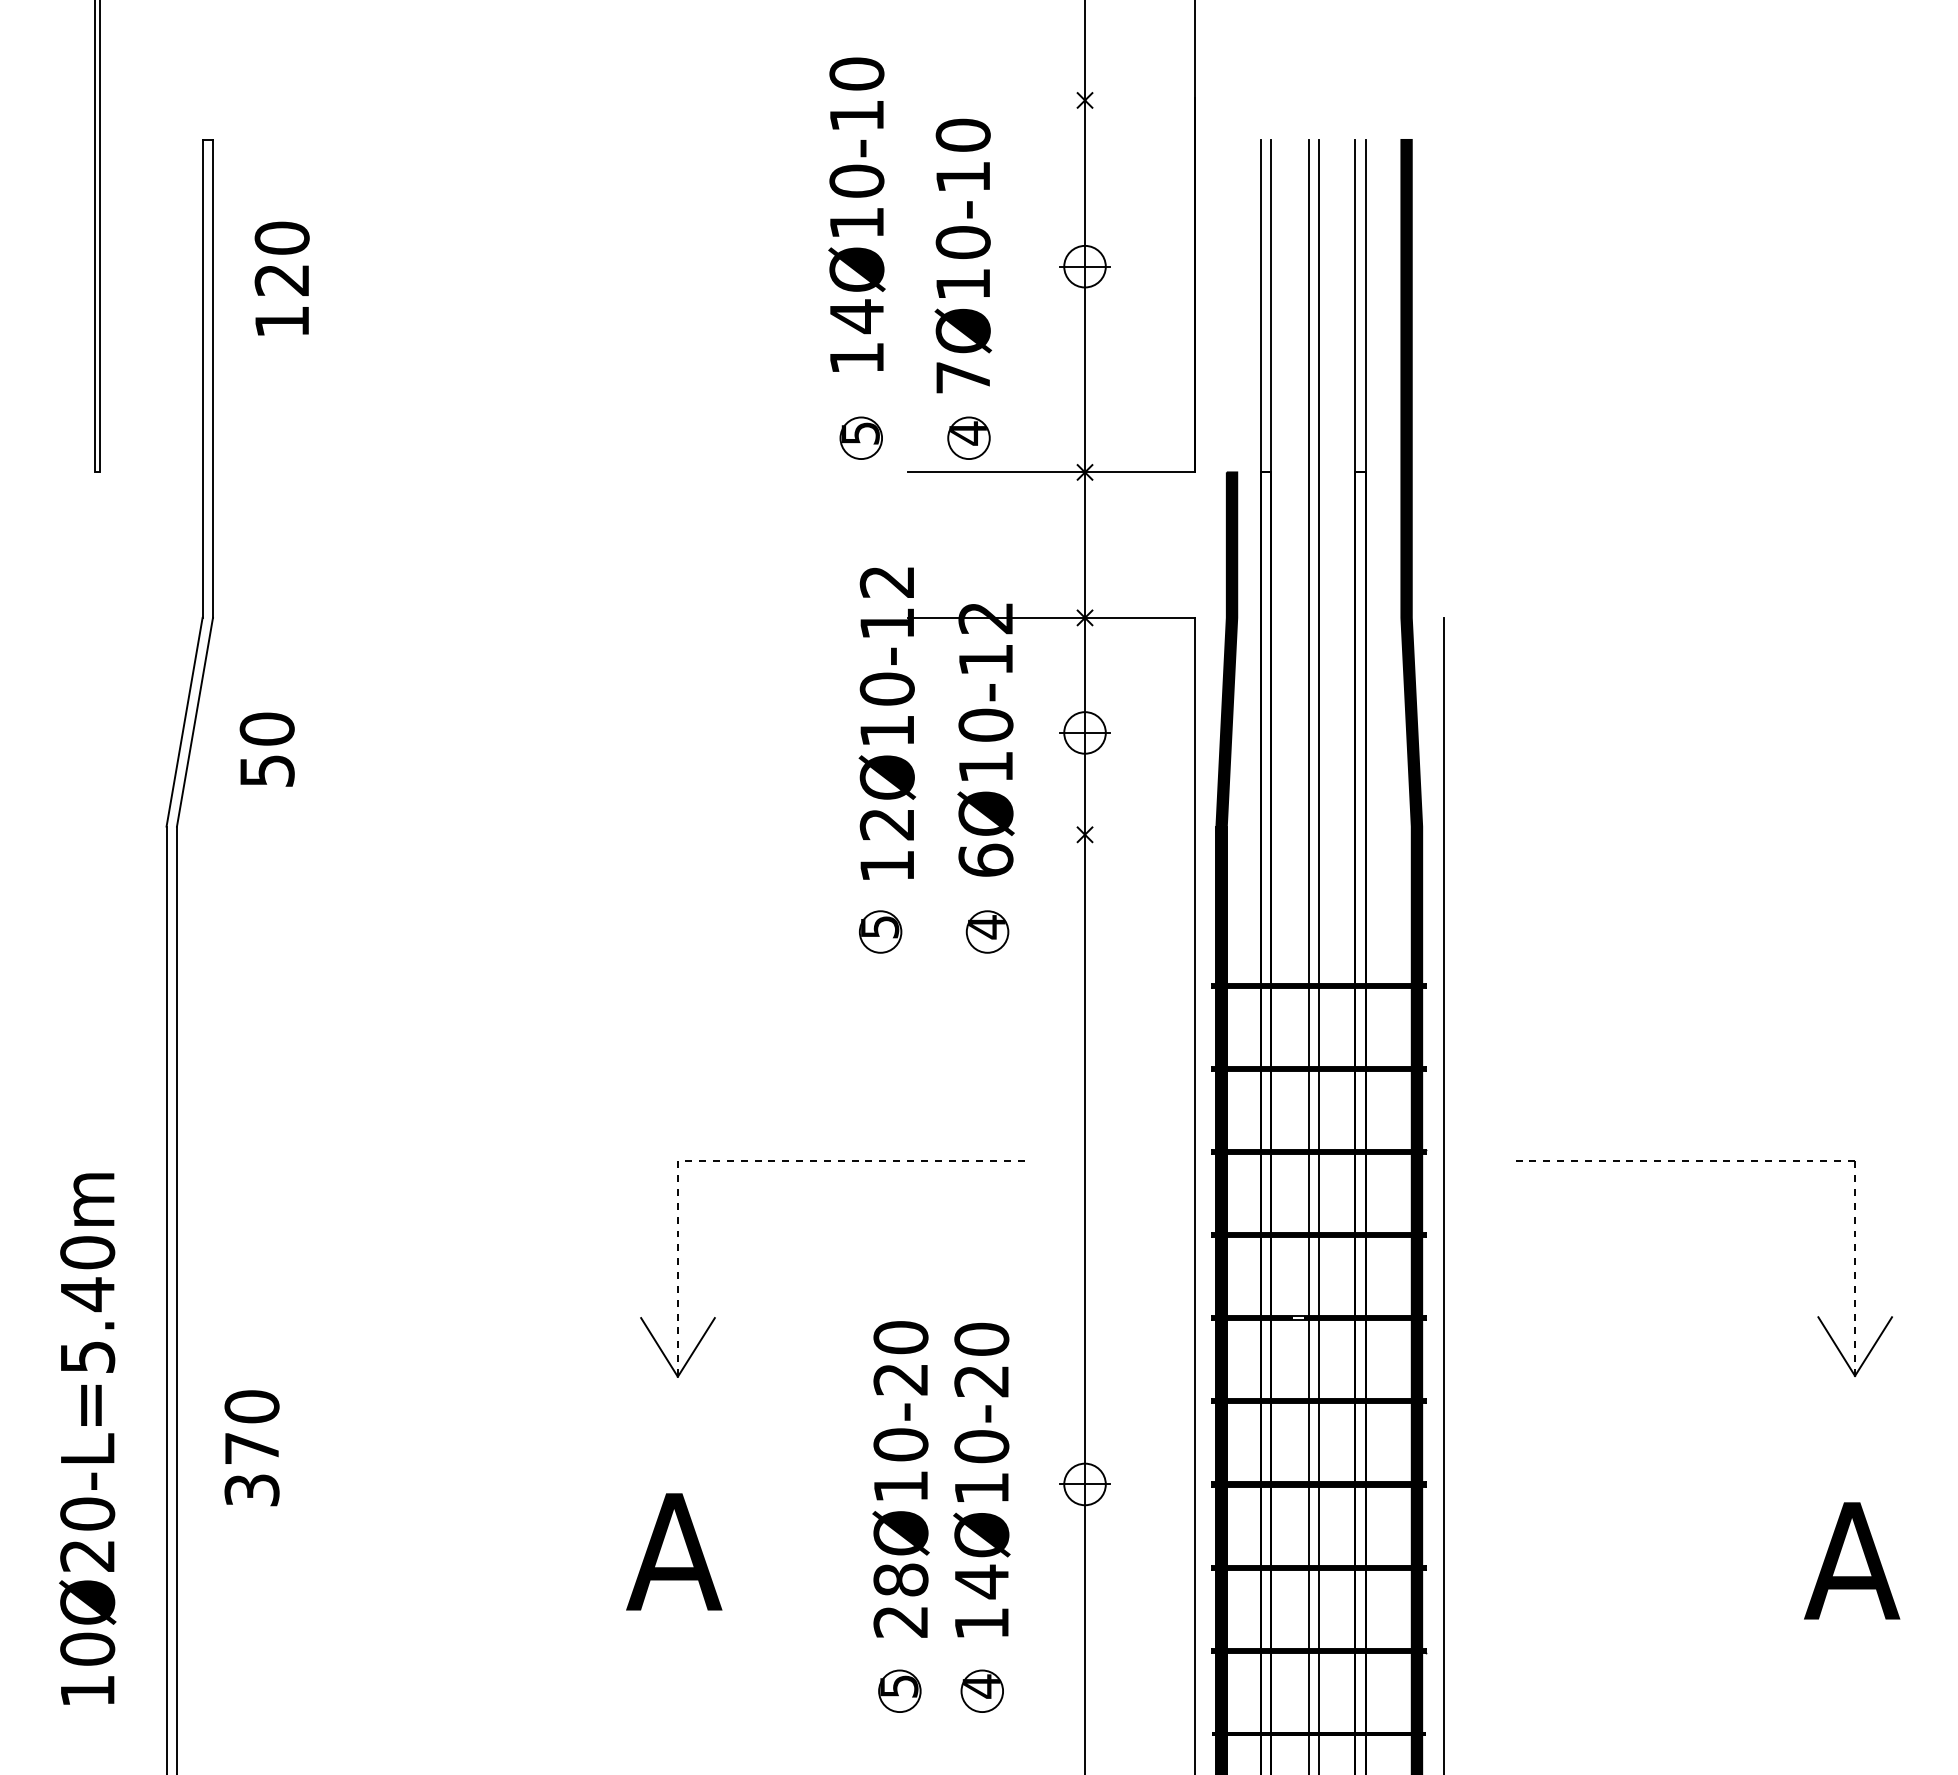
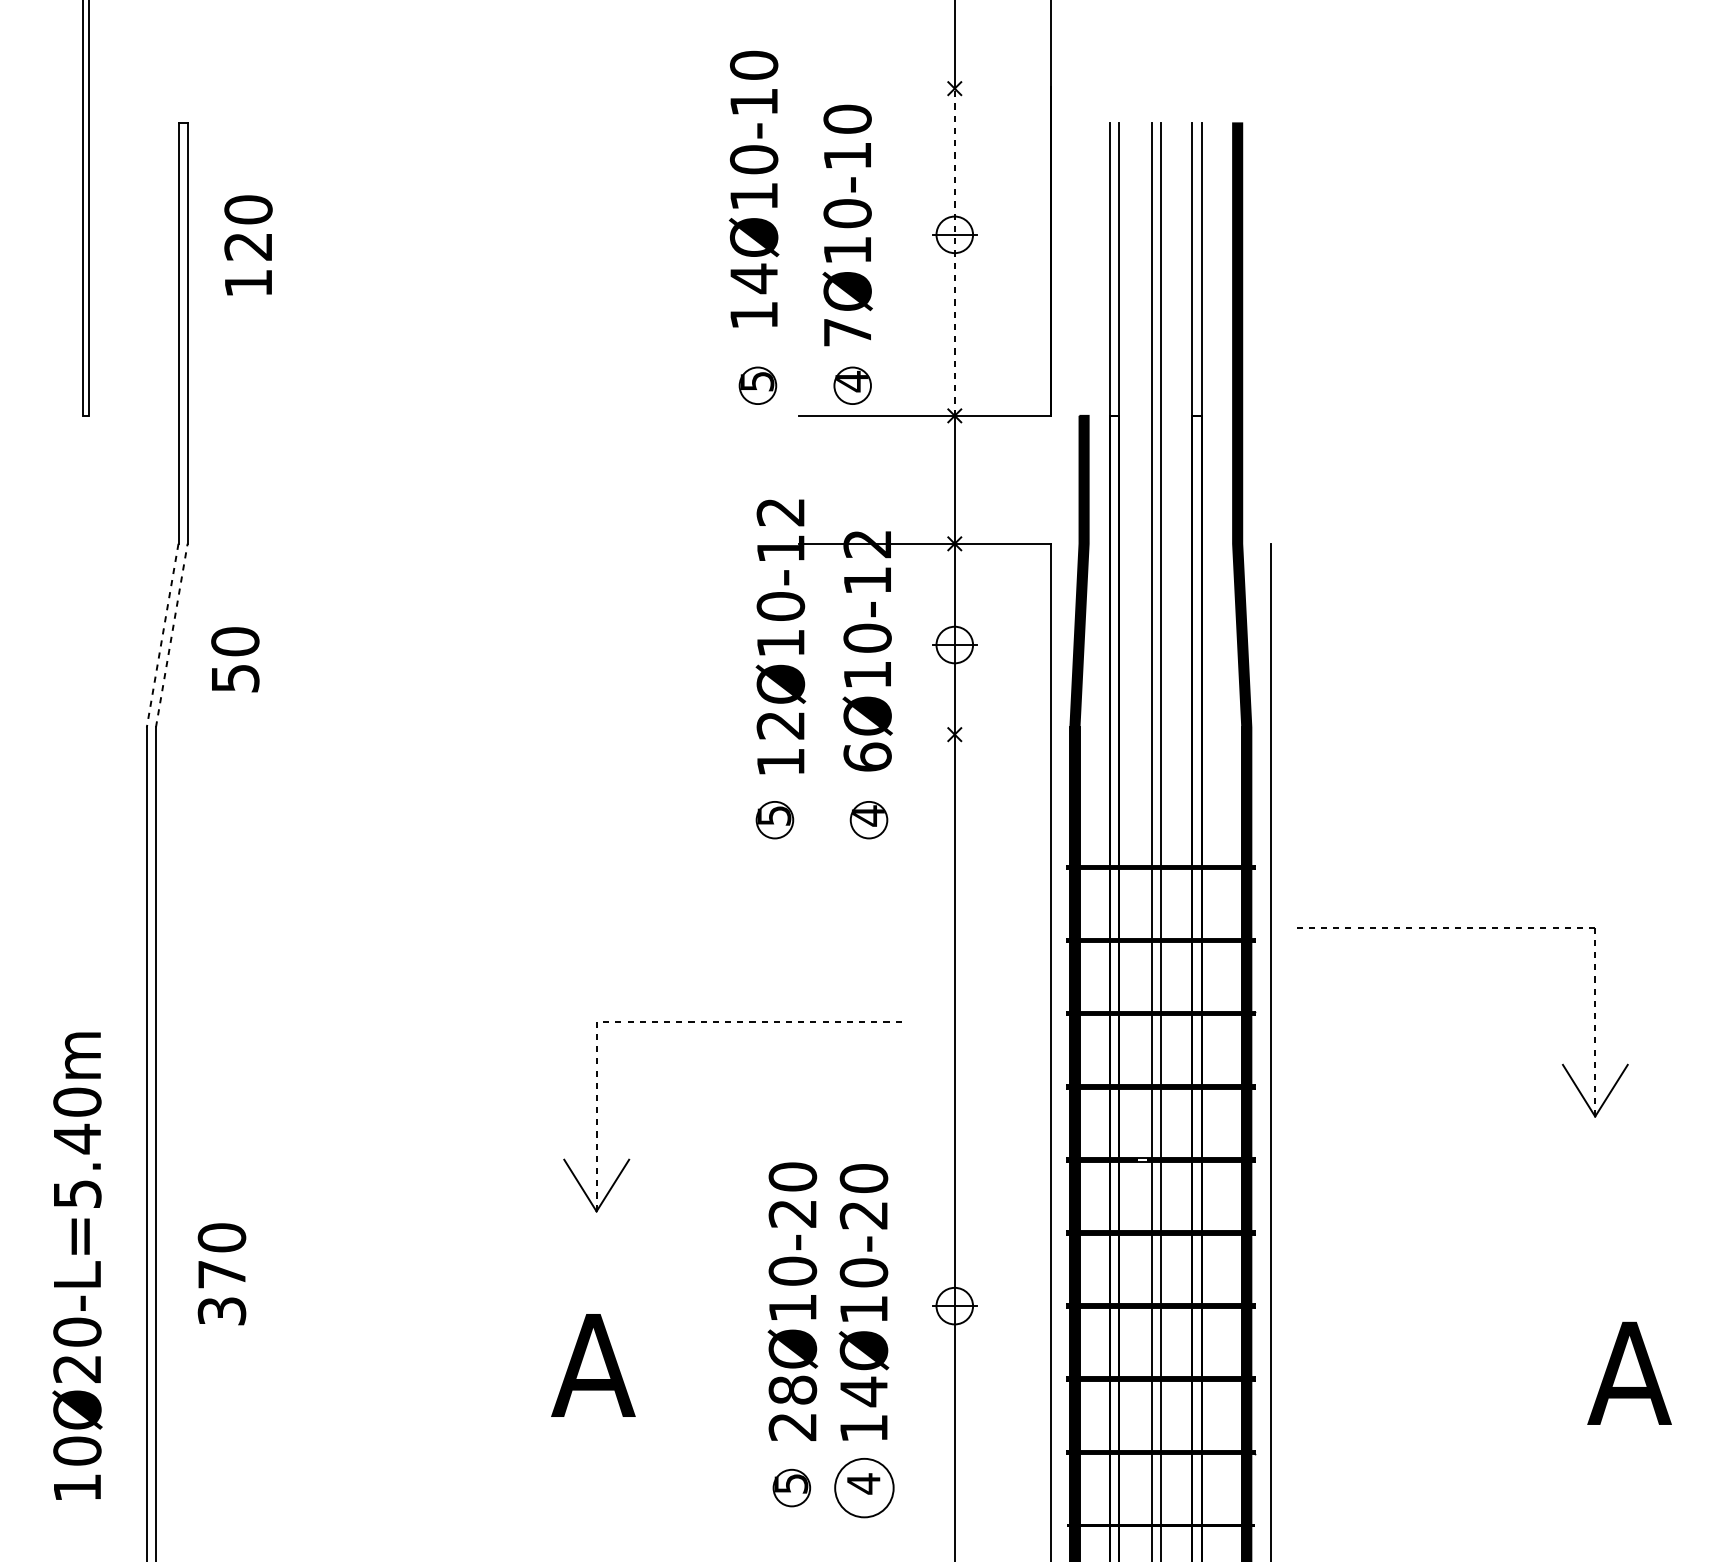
line: (1085, 286) -> (955, 252), solid -> dashed
line: (184, 722) -> (162, 635), solid -> dashed
line: (194, 722) -> (171, 635), solid -> dashed
part: (1702, 1161) -> (1461, 927), moved
circle: (982, 1691) -> (864, 1488), size x1.6

